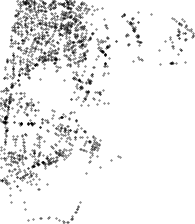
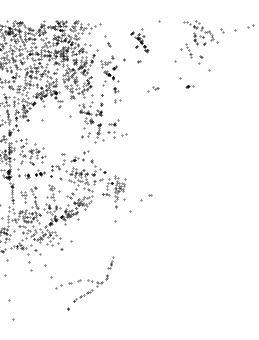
part: (132, 27) -> (139, 40), size x0.6
part: (137, 59) -> (153, 89), moved
part: (172, 63) -> (189, 86), moved
part: (24, 205) -> (48, 271), size x1.6

